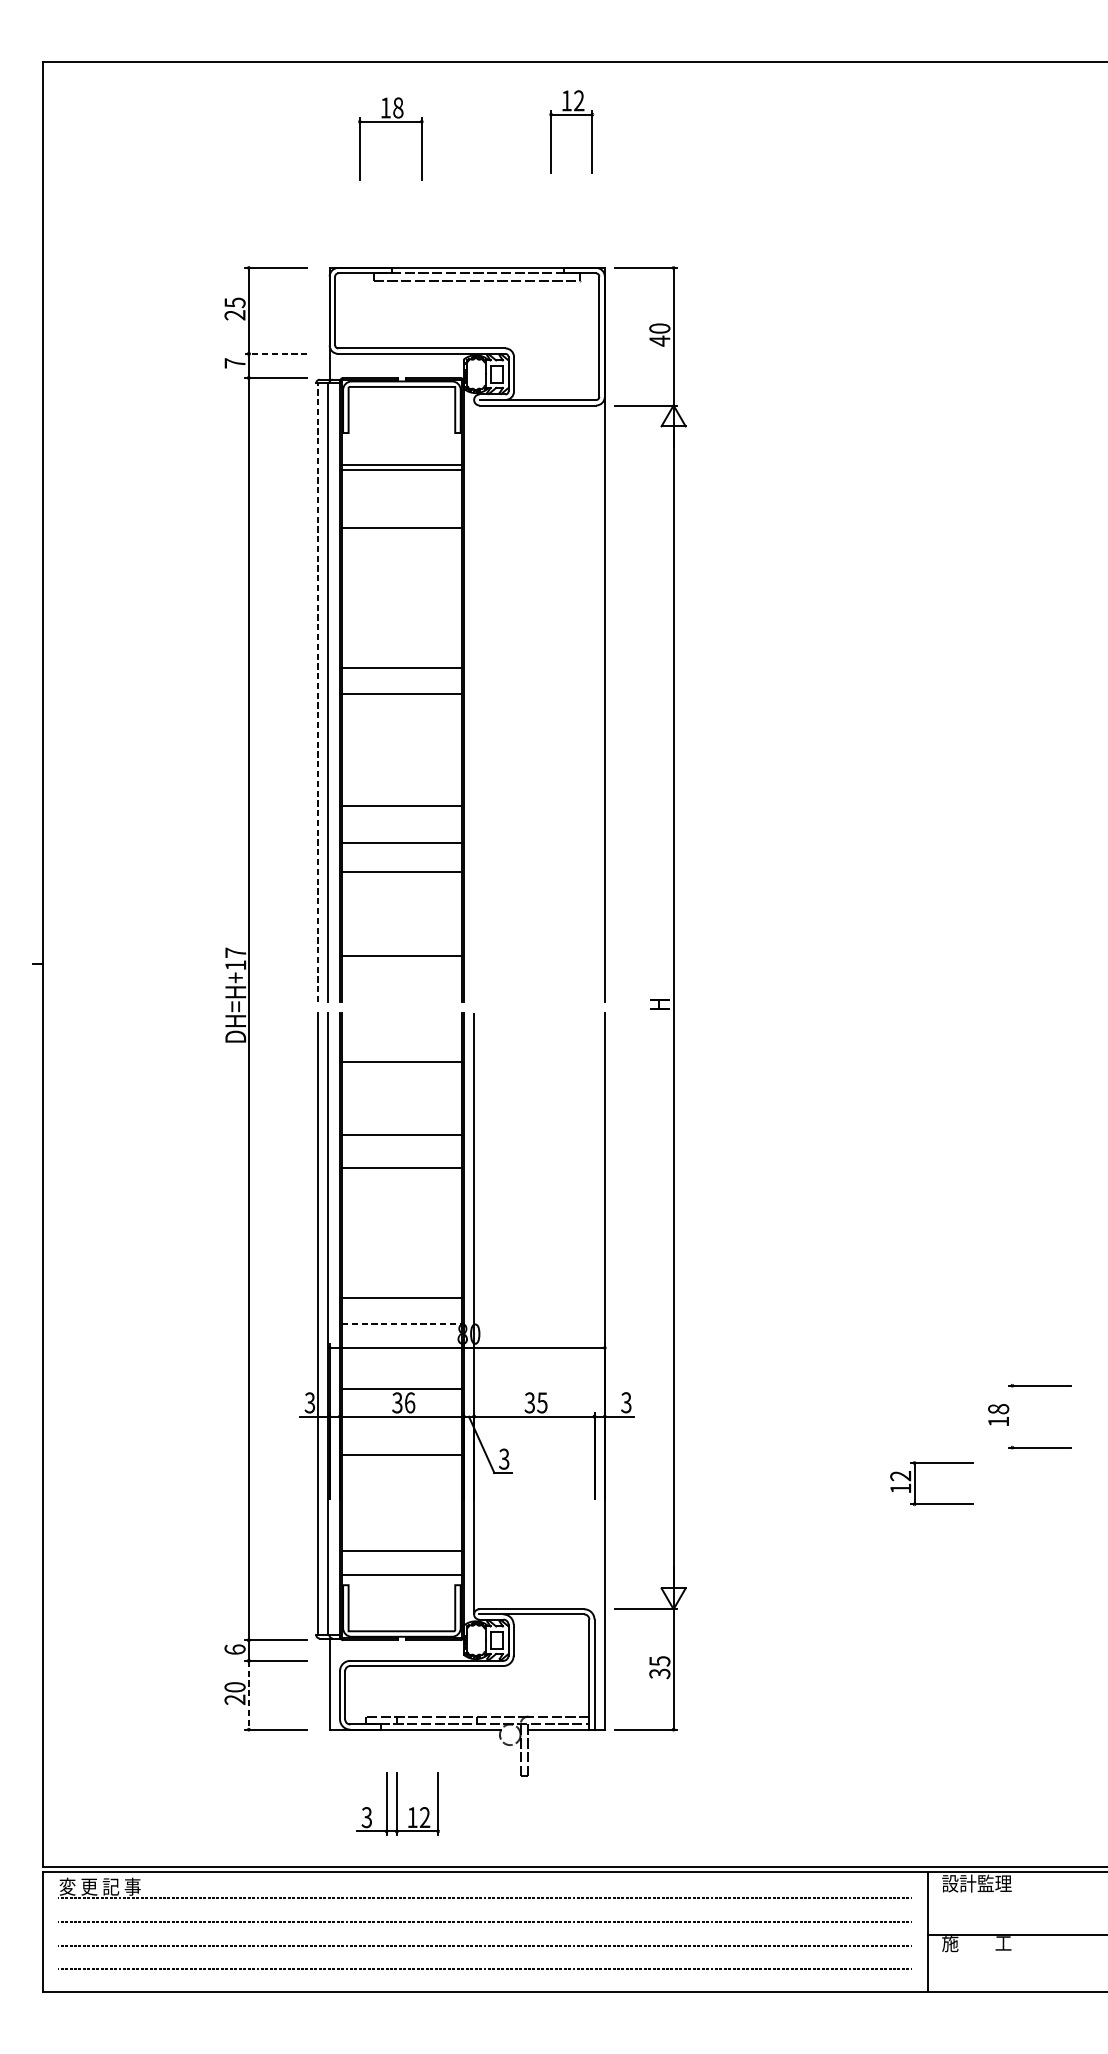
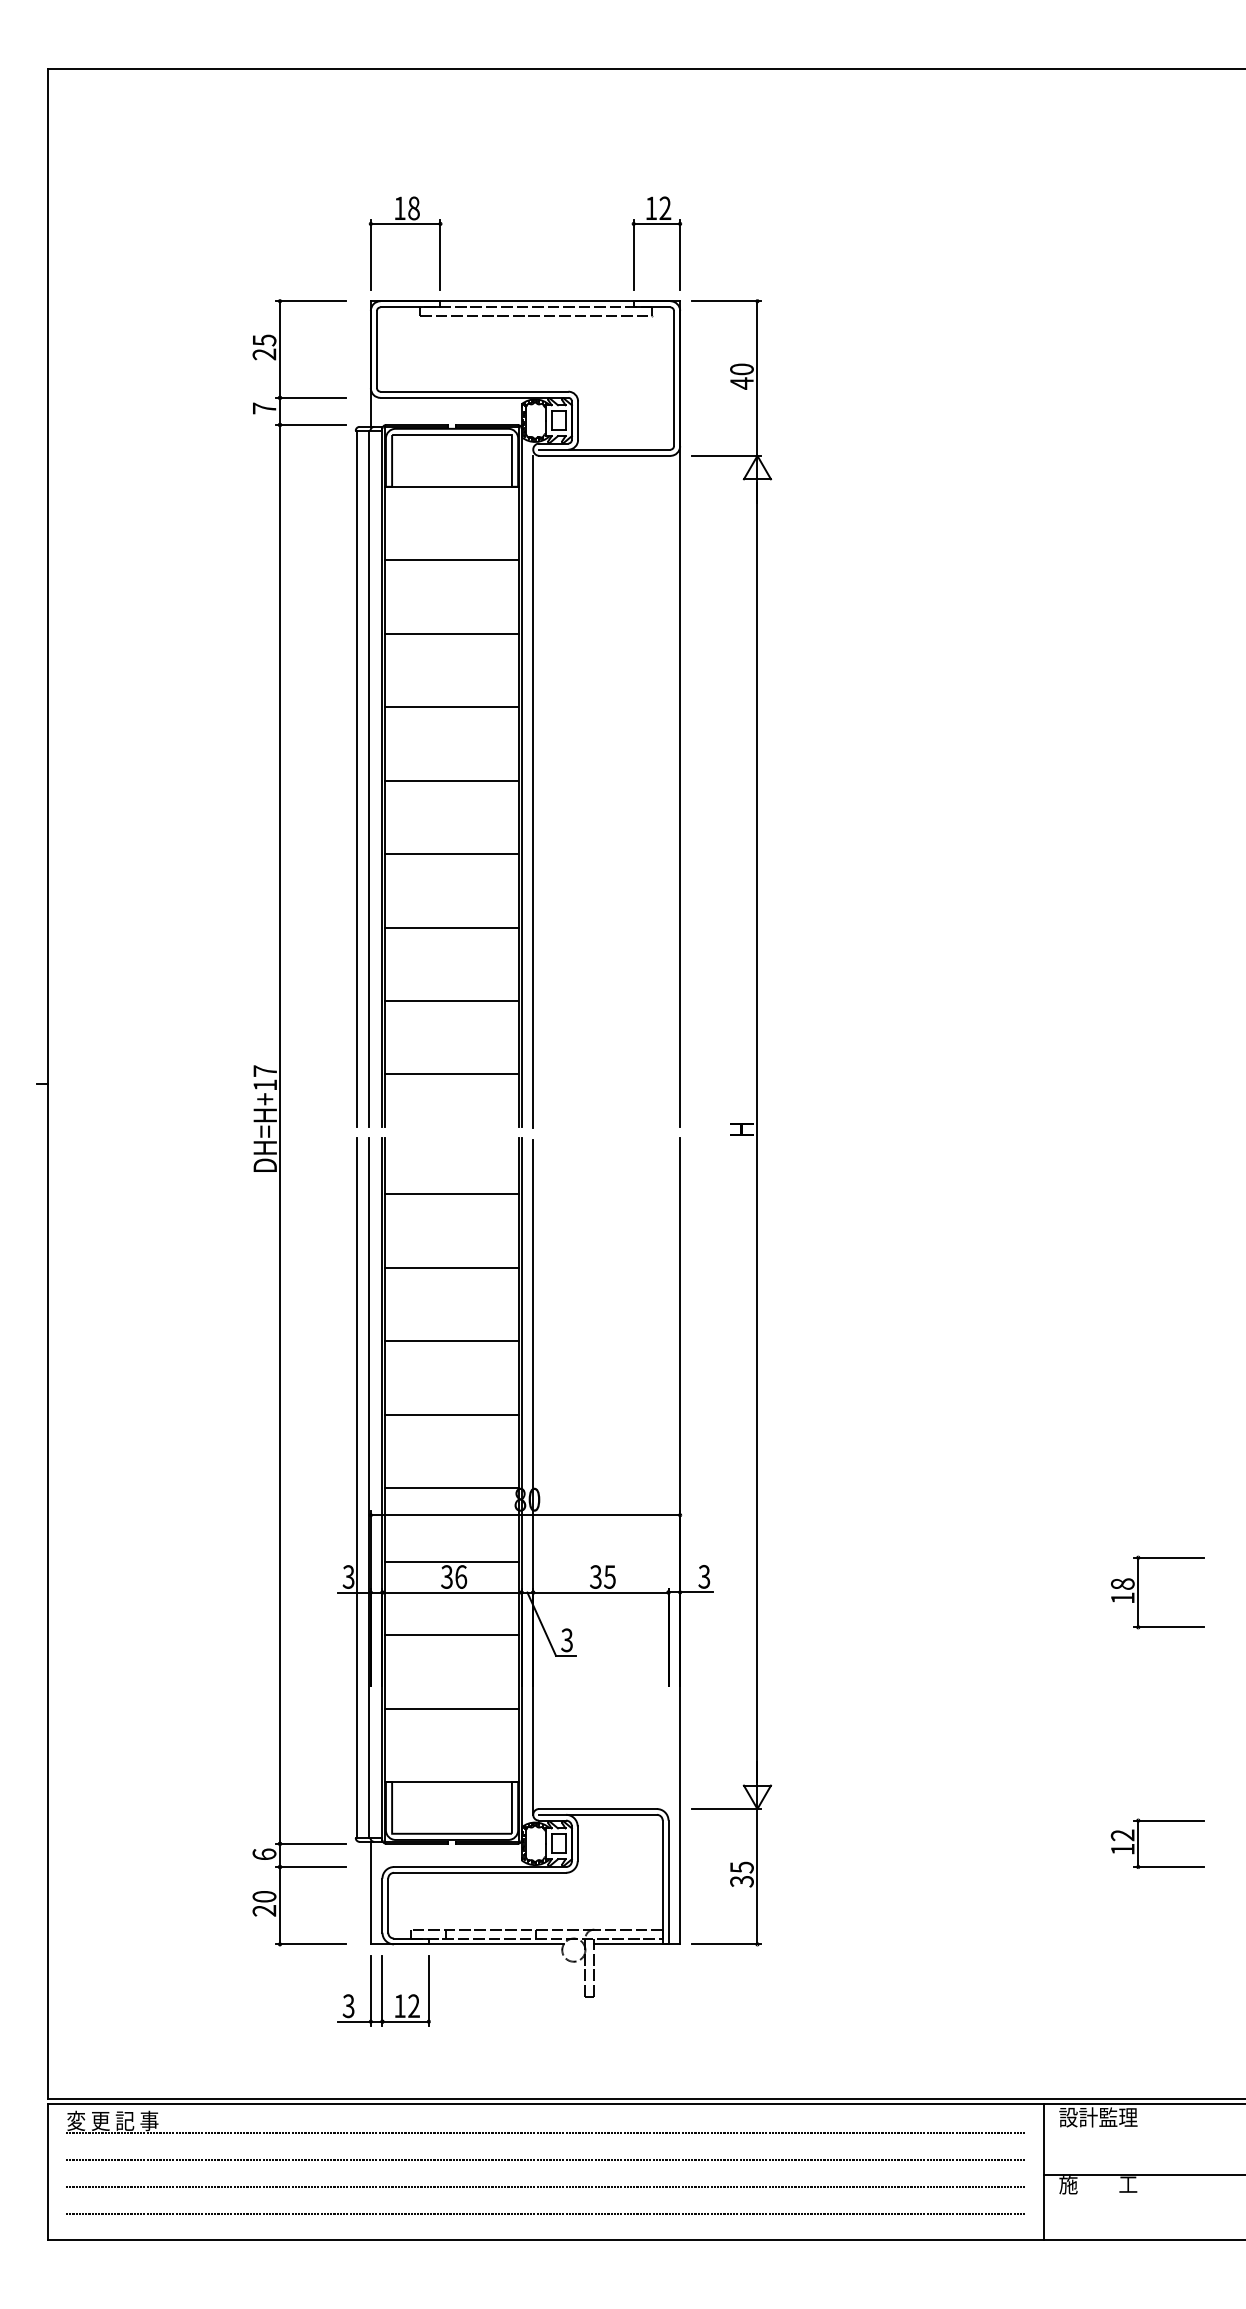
part: (571, 115) -> (656, 224), moved
part: (390, 122) -> (405, 224), moved
line: (276, 353) -> (310, 397), dashed -> solid
line: (401, 464) -> (451, 560), moved
line: (401, 470) -> (451, 486), moved
line: (401, 527) -> (451, 633), moved
line: (401, 668) -> (451, 707), moved
line: (317, 692) -> (357, 778), dashed -> solid
line: (474, 704) -> (533, 791), added
line: (401, 806) -> (451, 854), moved
line: (401, 843) -> (451, 1001), moved
line: (401, 872) -> (451, 927), moved
line: (401, 1135) -> (451, 1341), moved
line: (401, 1167) -> (451, 1267), moved
line: (401, 1298) -> (451, 1414), moved
line: (402, 1324) -> (452, 1488), dashed -> solid
line: (1012, 1416) -> (1138, 1592), added
part: (914, 1483) -> (1138, 1843), moved
line: (401, 1550) -> (451, 1781), moved
line: (401, 1574) -> (451, 1708), moved
line: (249, 1695) -> (280, 1905), dashed -> solid
part: (397, 1803) -> (383, 1990), moved

